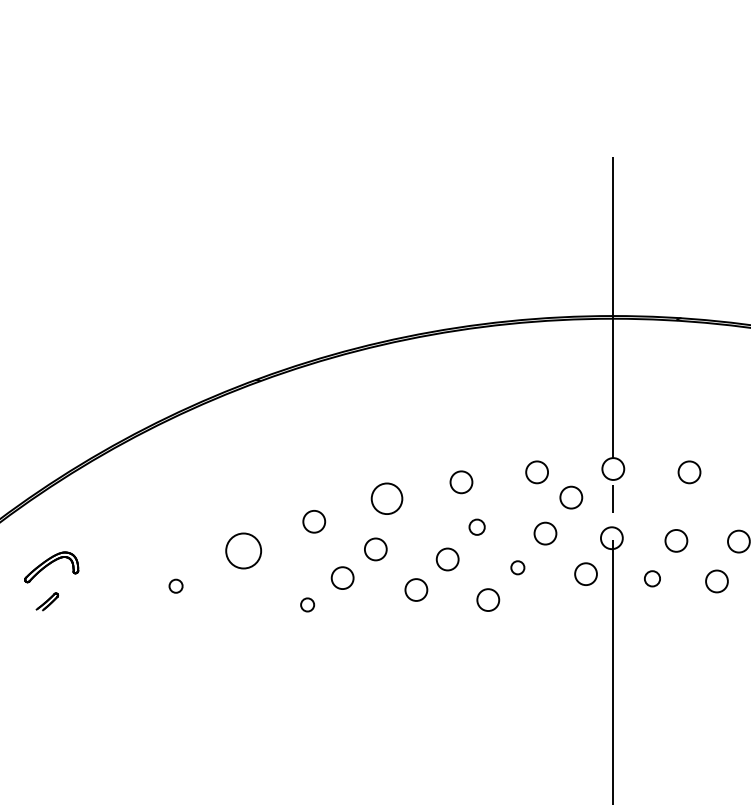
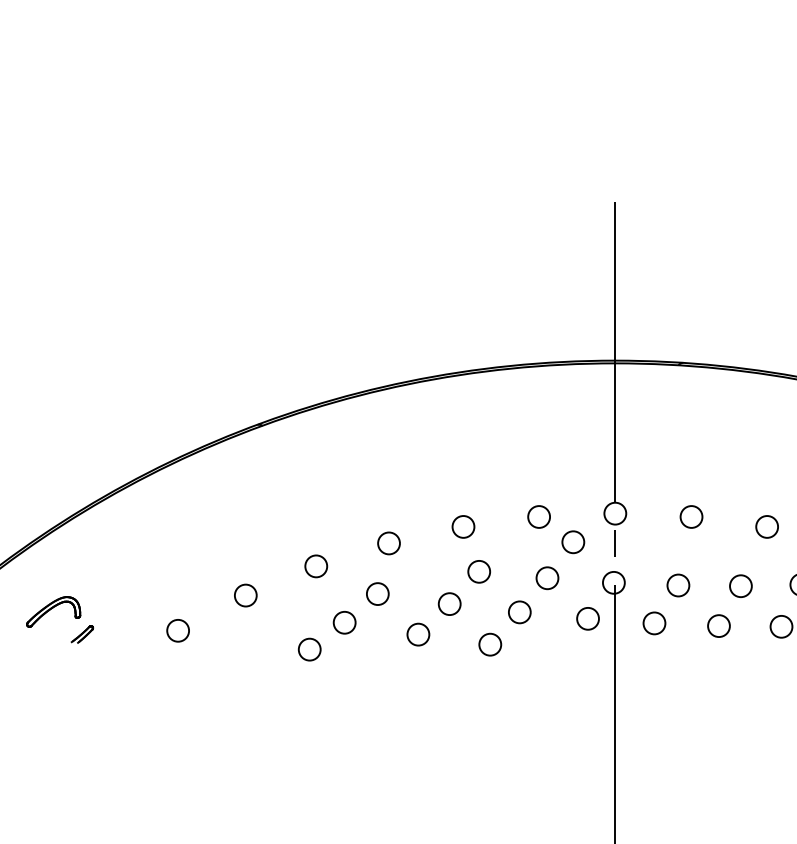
circle: (386, 498) -> (388, 543), size x0.71
circle: (476, 526) -> (478, 571), size x1.43
circle: (243, 550) -> (245, 595), size x0.62
circle: (517, 567) -> (519, 612), size x1.67
circle: (652, 578) -> (654, 623), size x1.43
circle: (175, 585) -> (177, 630), size x1.67
part: (46, 601) -> (81, 634), moved
circle: (307, 604) -> (309, 649), size x1.67

